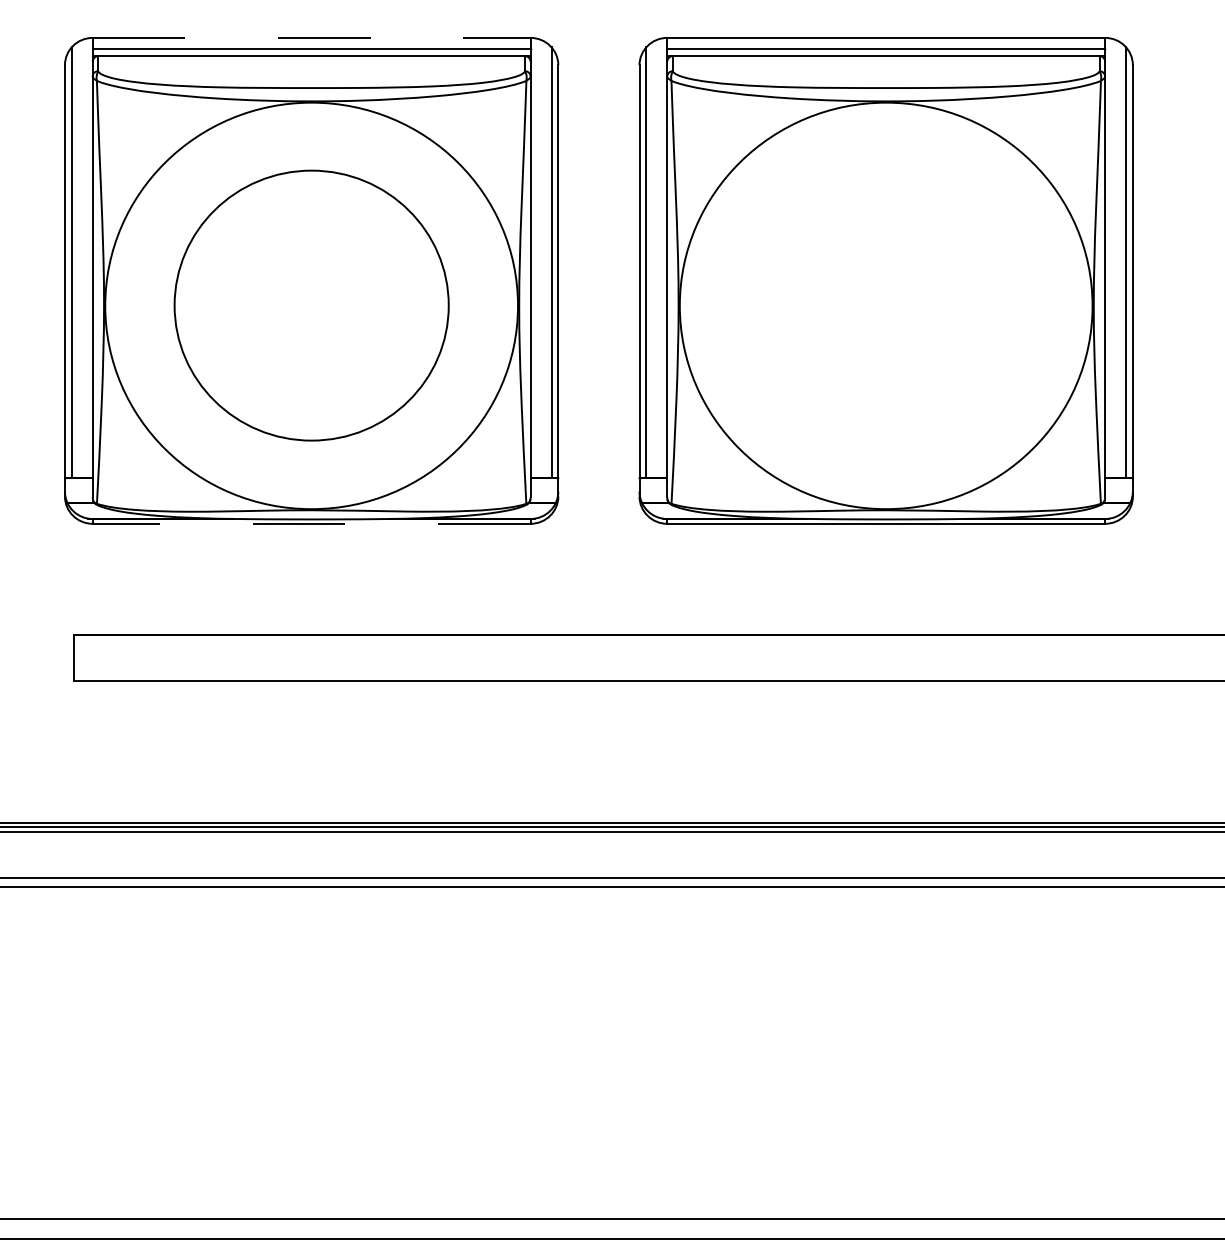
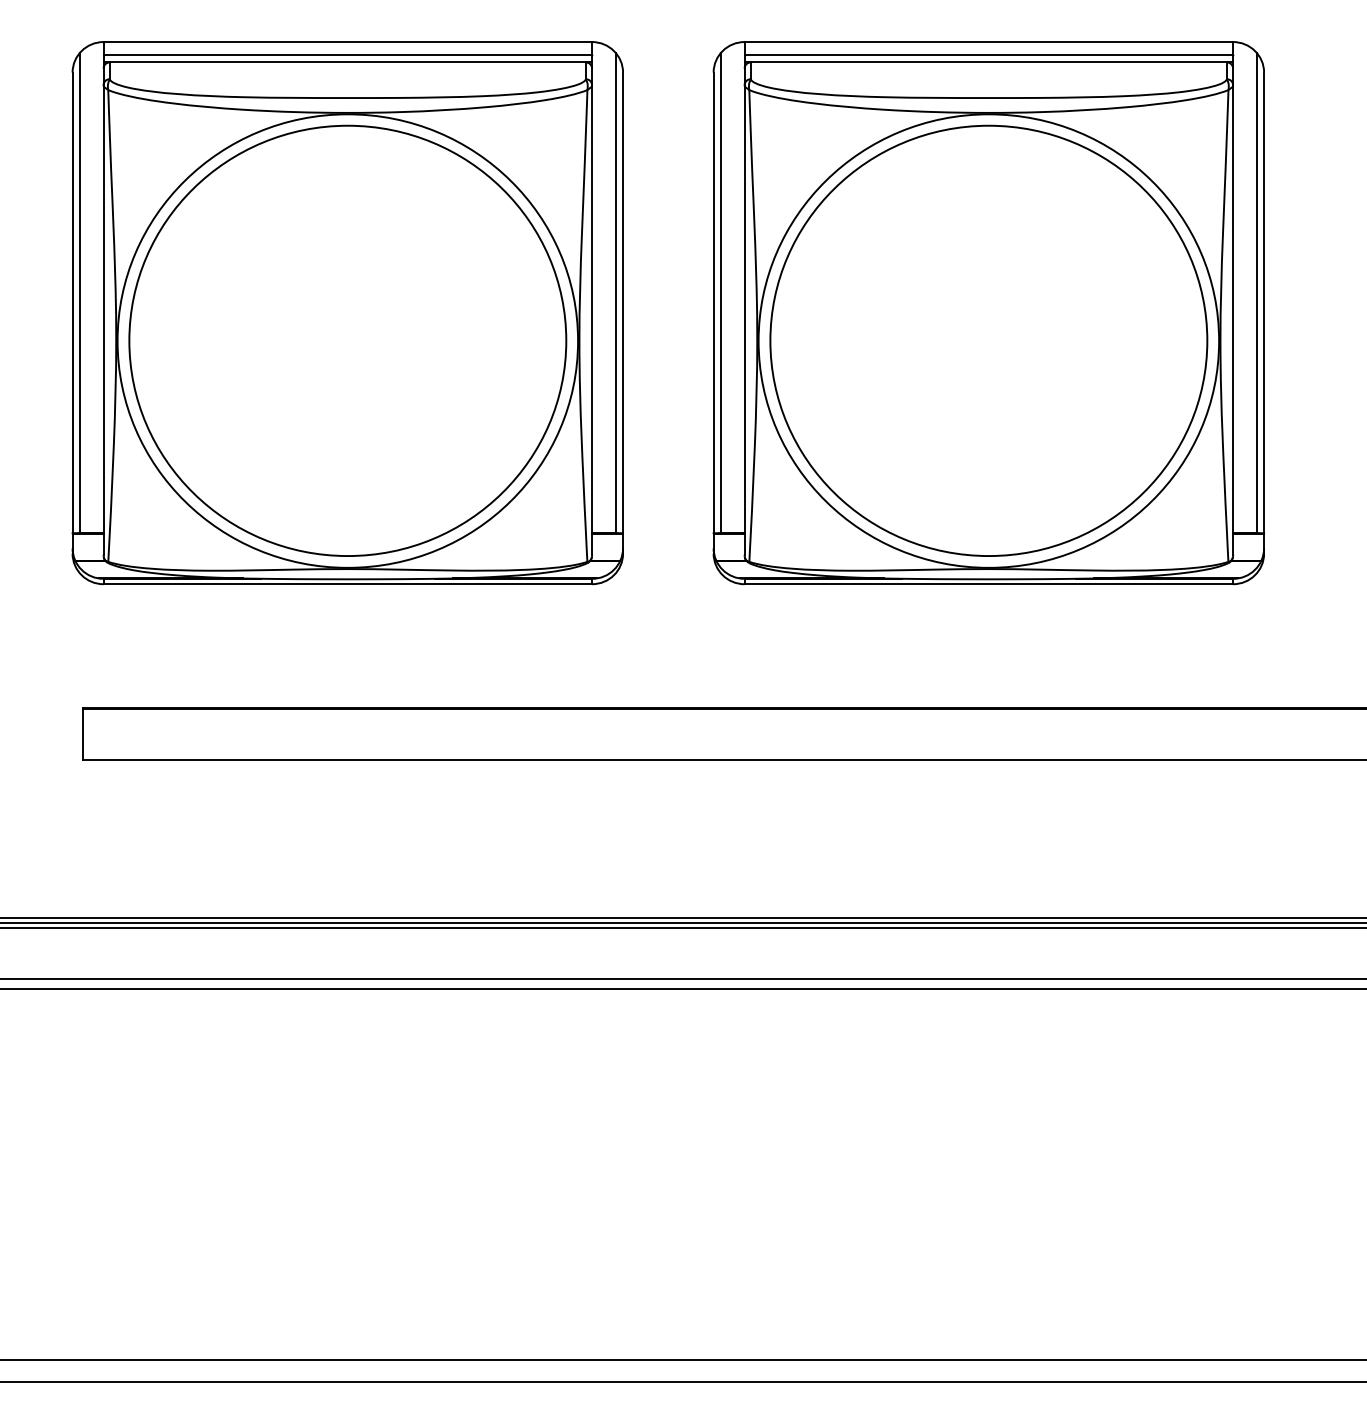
line: (312, 38) -> (348, 42), dashed -> solid
part: (311, 305) -> (347, 340), size x1.43
part: (885, 305) -> (988, 340), added
line: (311, 524) -> (347, 584), dashed -> solid

